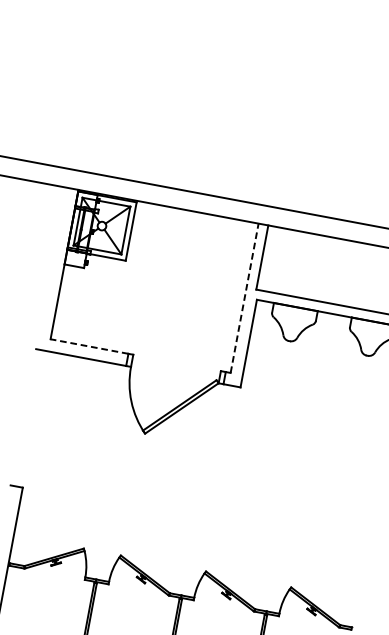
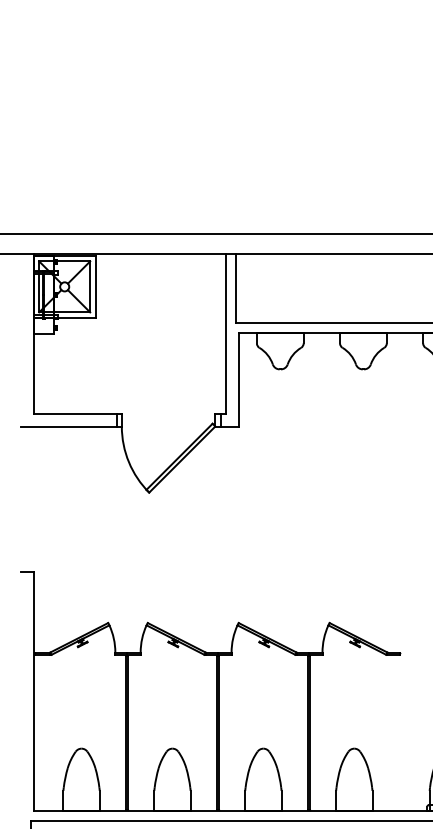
line: (244, 297) -> (225, 333), dashed -> solid
line: (89, 346) -> (75, 413), dashed -> solid

